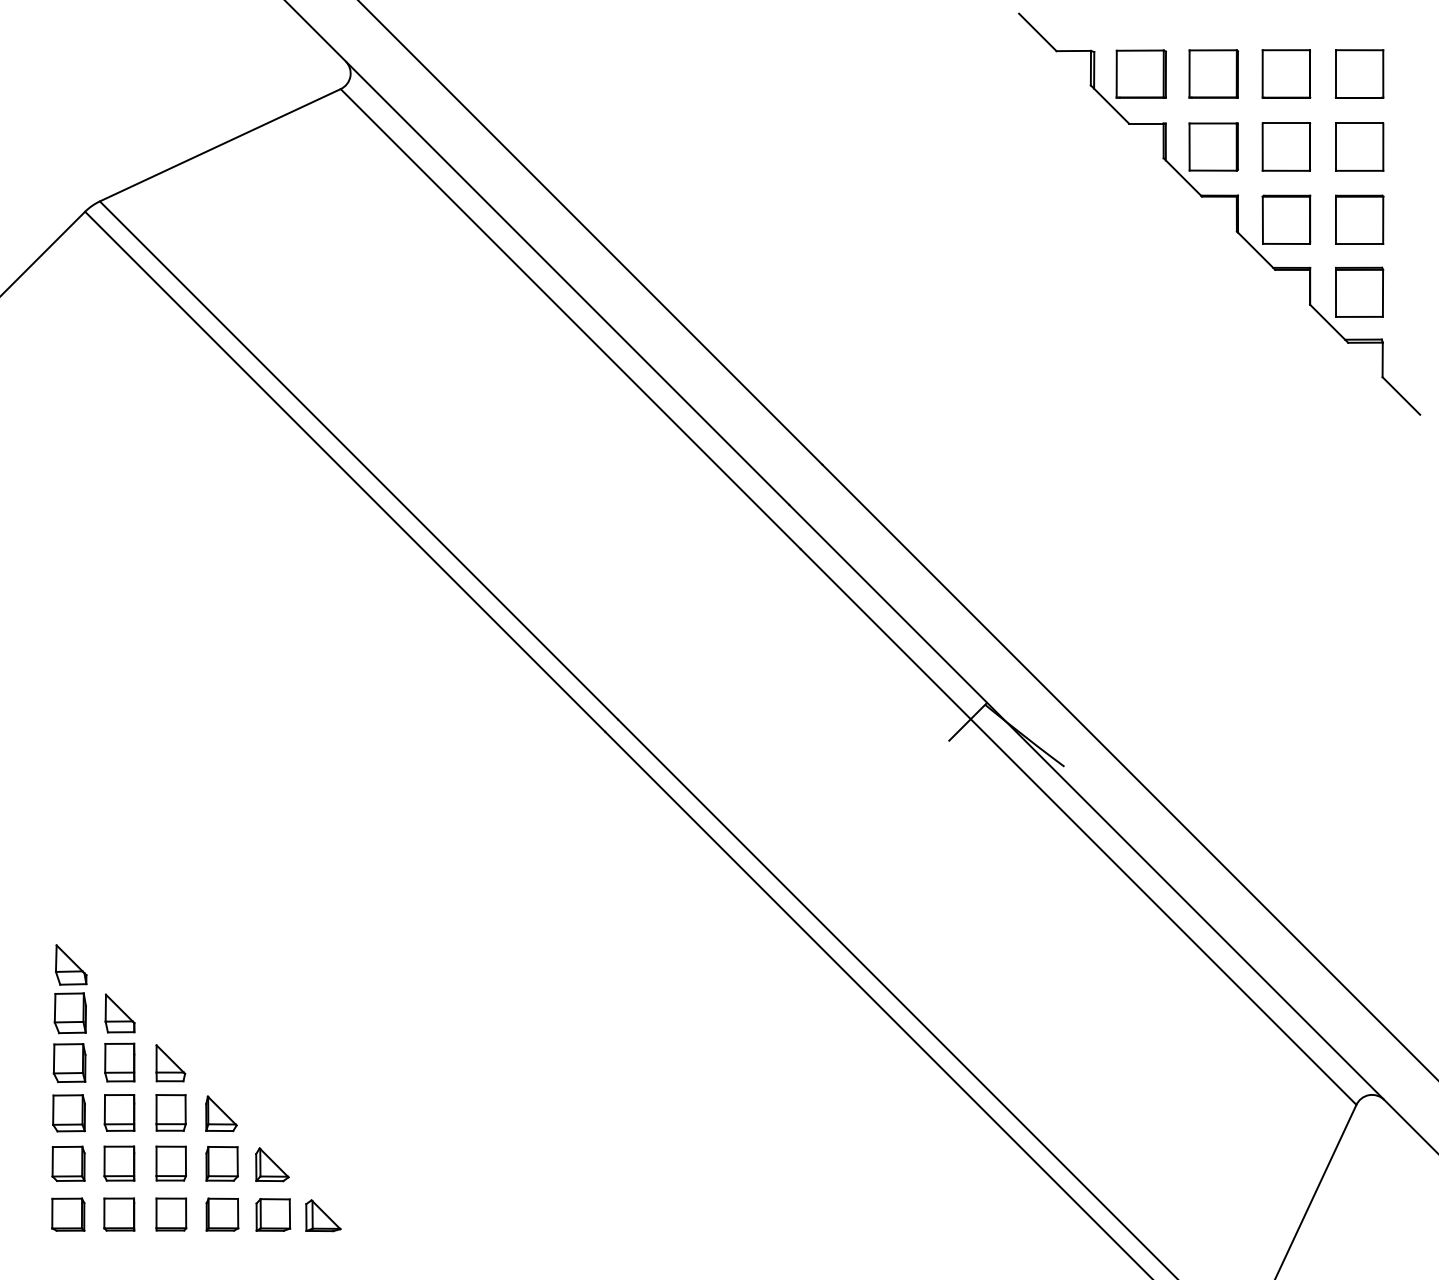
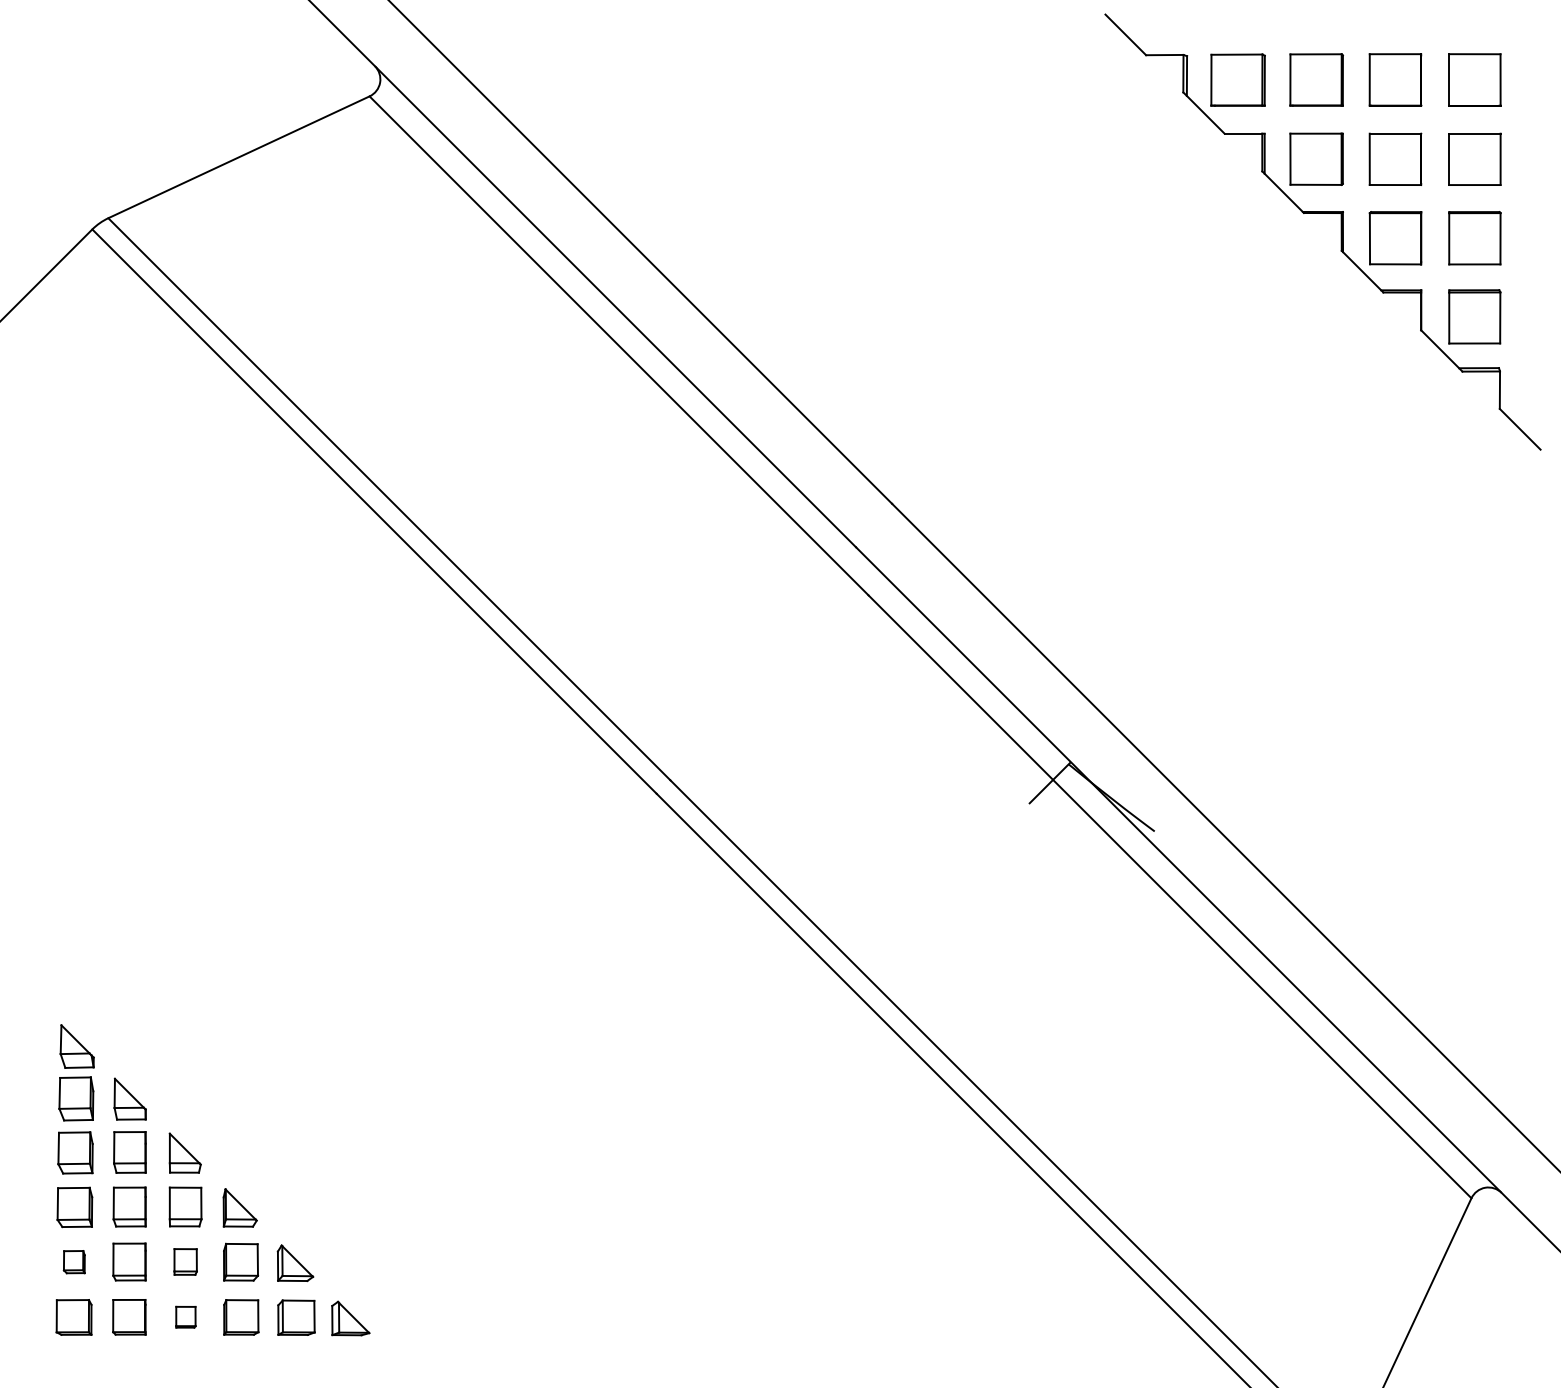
part: (68, 1163) -> (74, 1261), size x0.6
part: (170, 1163) -> (184, 1261), size x0.7
part: (171, 1214) -> (186, 1317), size x0.6

